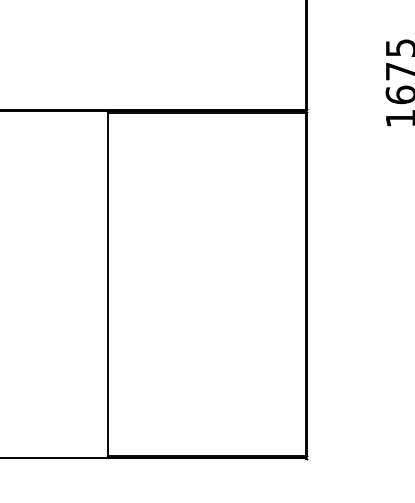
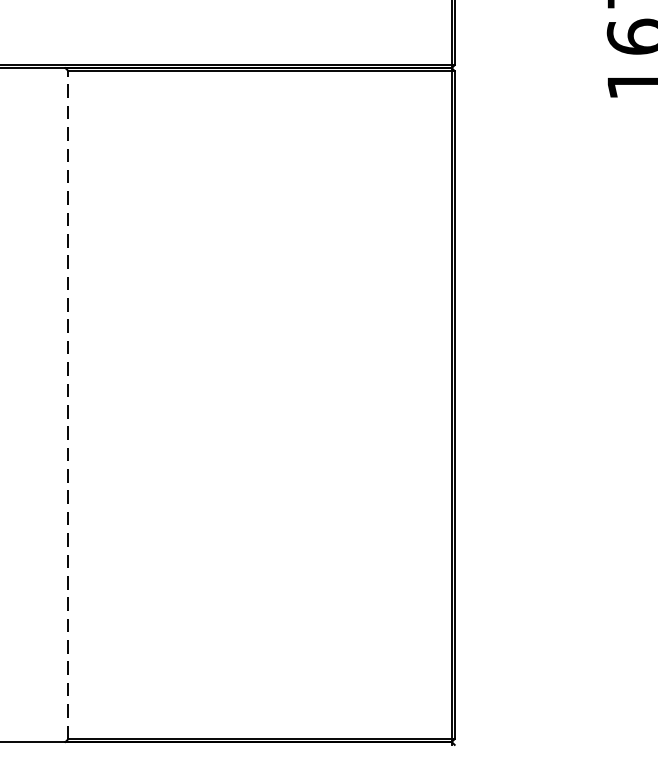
line: (108, 284) -> (68, 405), solid -> dashed

